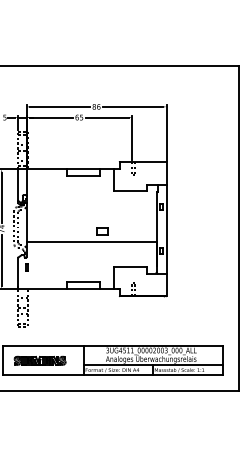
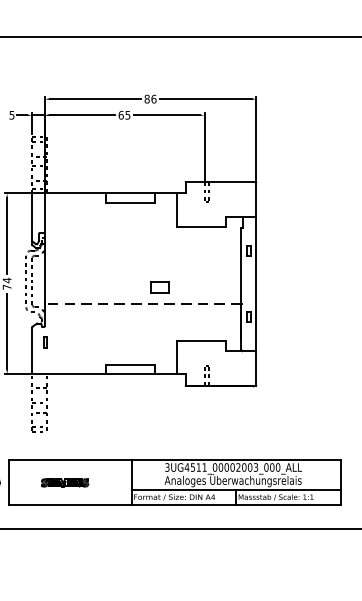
line: (91, 242) -> (142, 304), solid -> dashed
part: (39, 360) -> (64, 482), size x0.6

